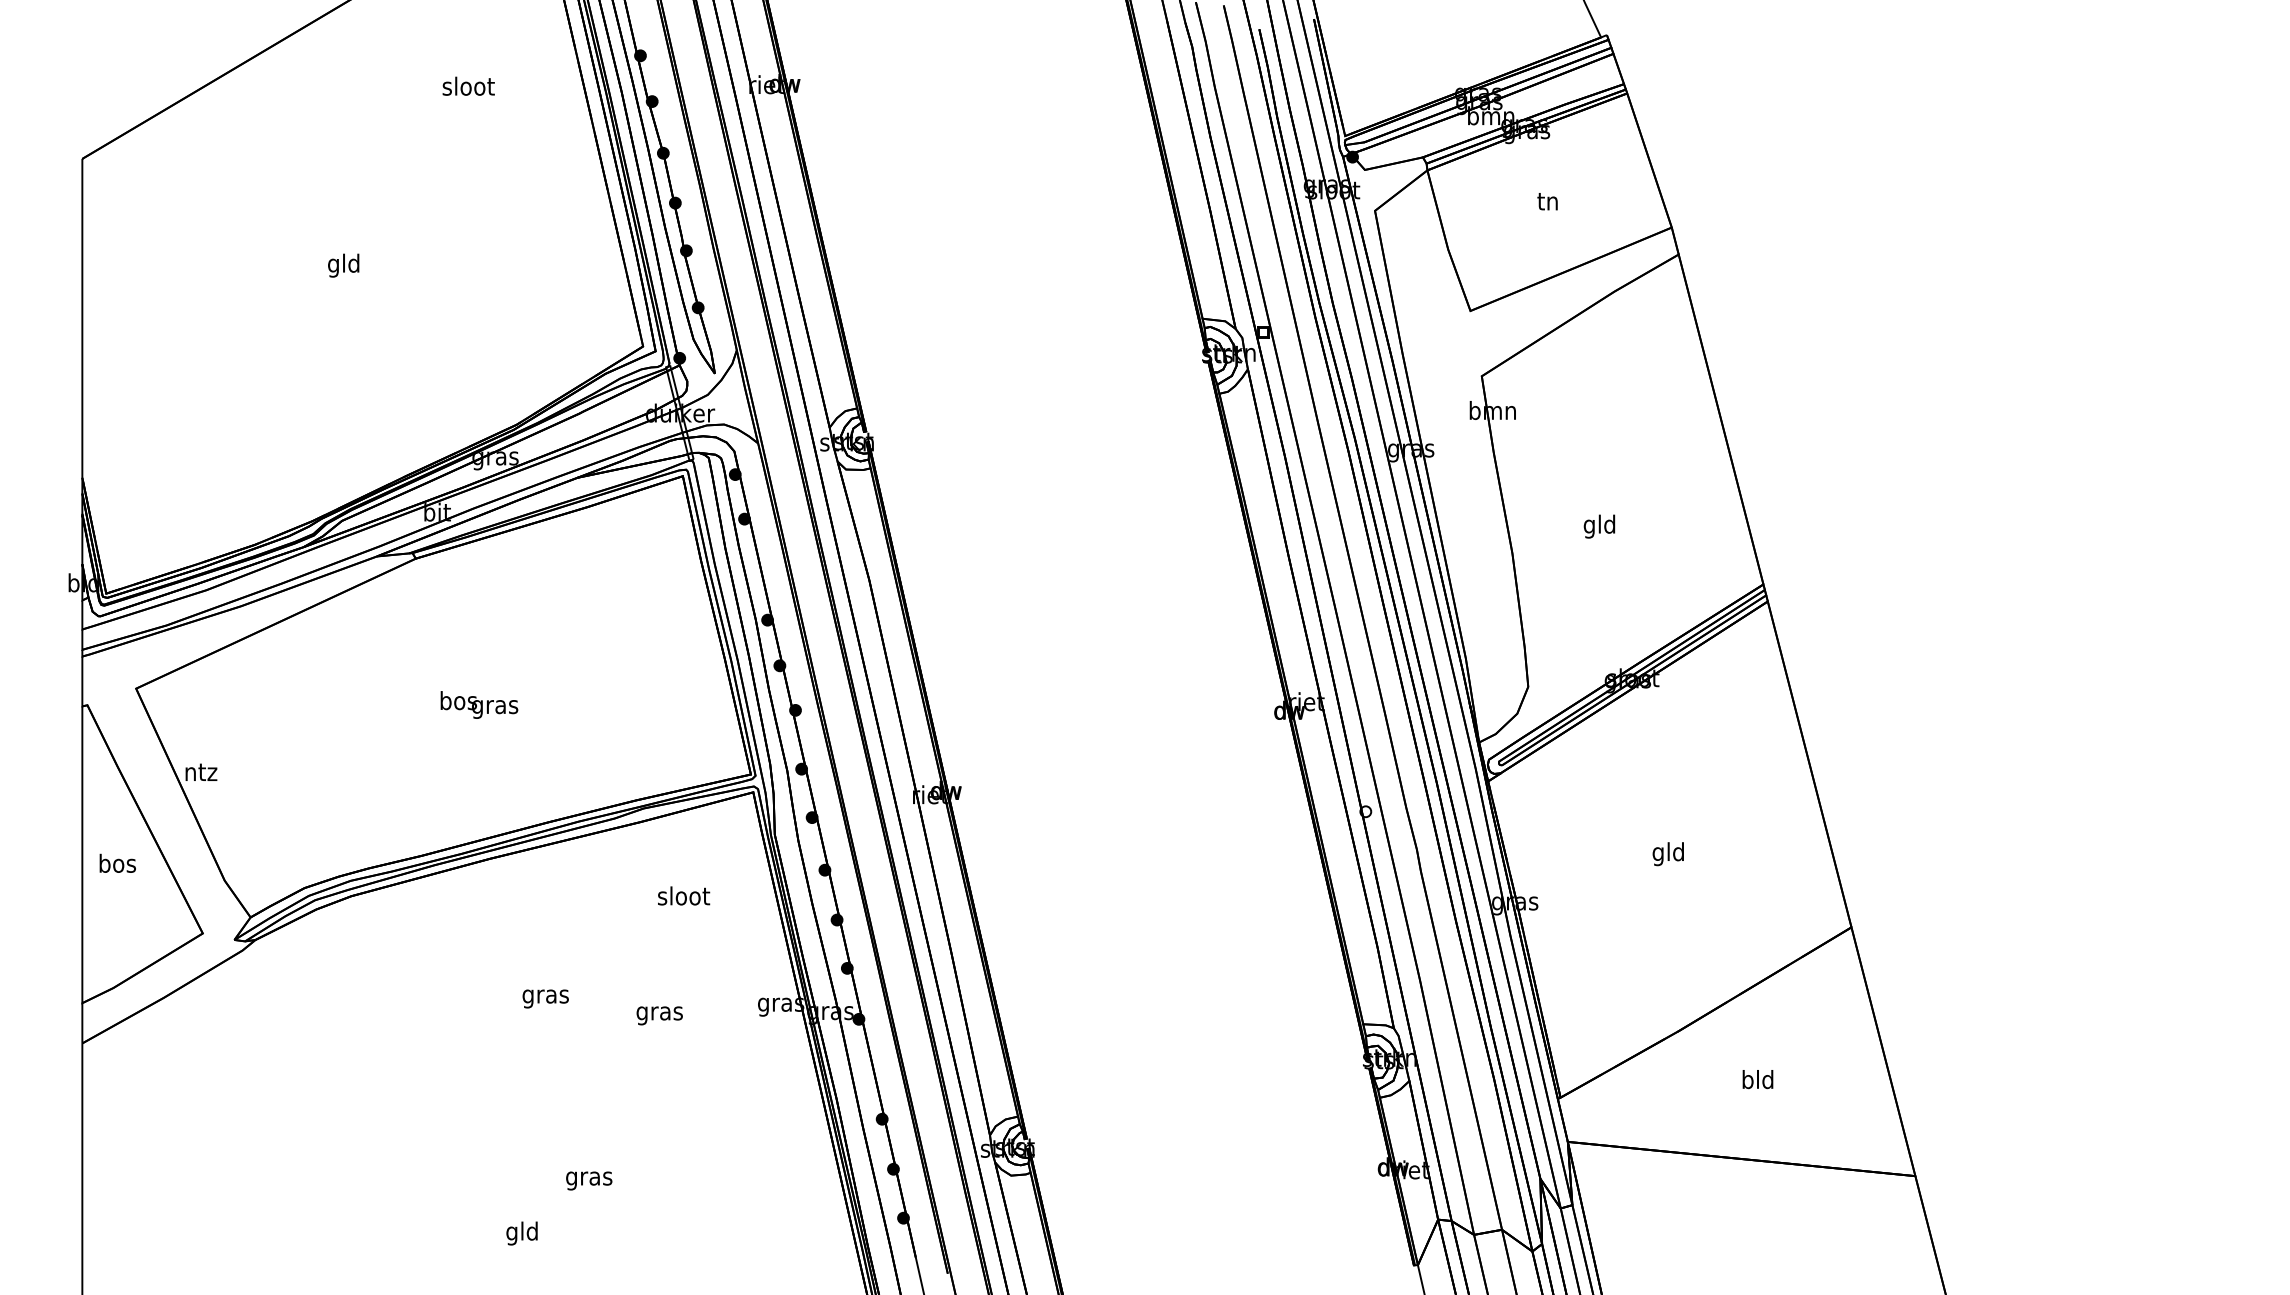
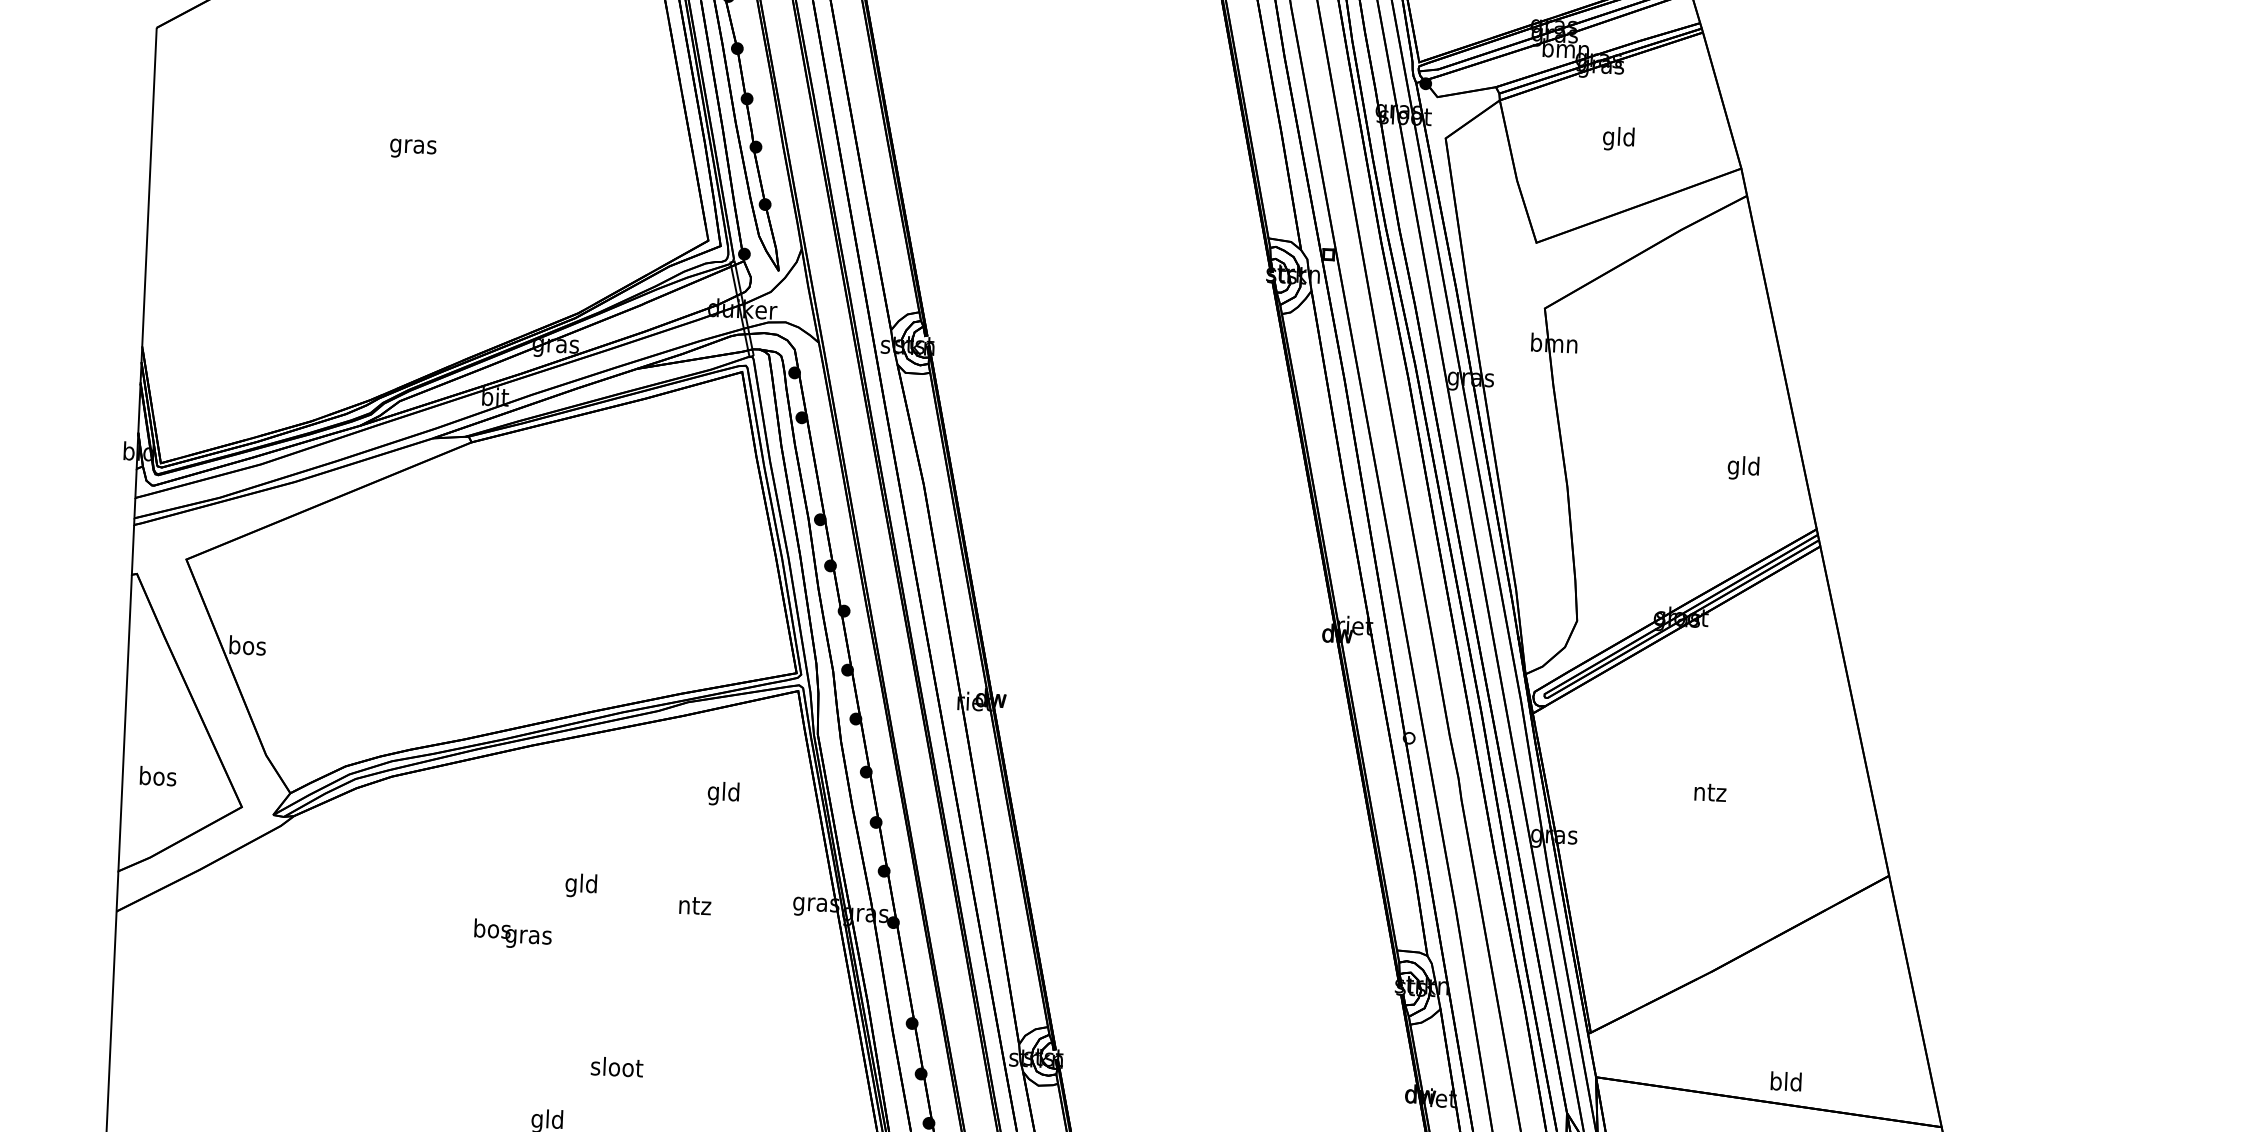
text: (1547, 203) -> (1618, 138), tn -> gld
text: (344, 265) -> (413, 146), gld -> gras
text: (1599, 526) -> (1743, 467), moved
text: (479, 704) -> (513, 933), moved
text: (201, 771) -> (247, 645), ntz -> bos
text: (1668, 854) -> (1709, 794), gld -> ntz
text: (117, 862) -> (157, 775), moved
text: (684, 898) -> (724, 794), sloot -> gld
text: (545, 996) -> (581, 885), gras -> gld
text: (659, 1013) -> (694, 907), gras -> ntz
text: (1757, 1079) -> (1785, 1081), moved
text: (589, 1178) -> (617, 1069), gras -> sloot

